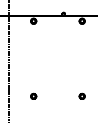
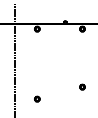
part: (82, 95) -> (82, 86), moved

